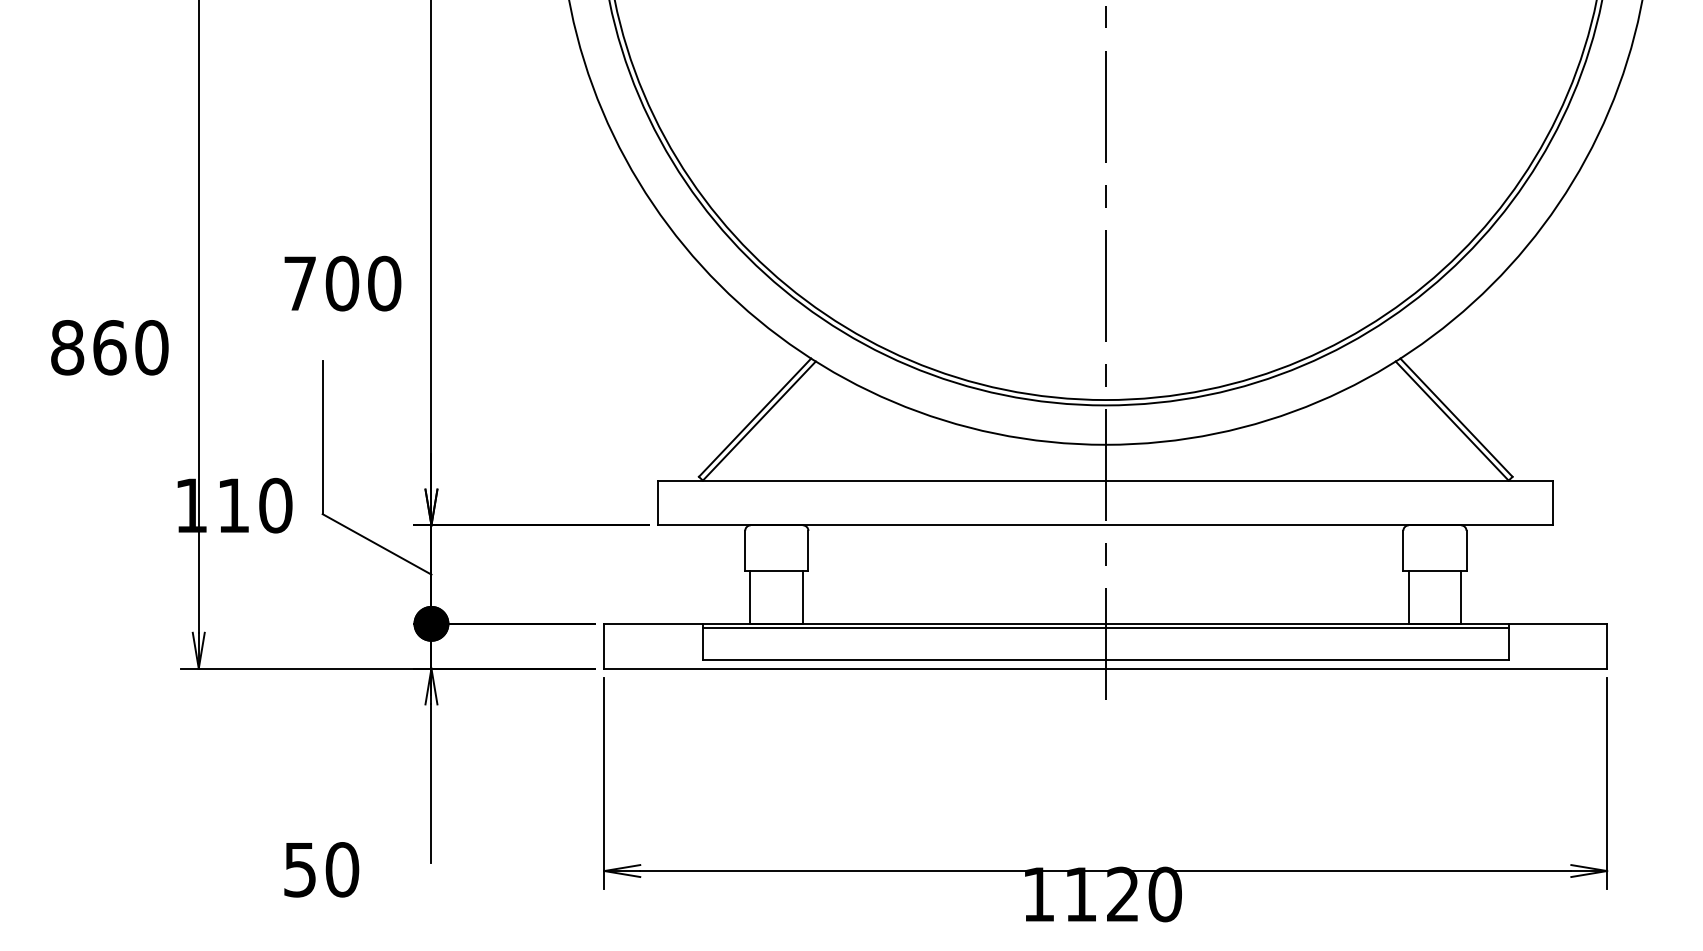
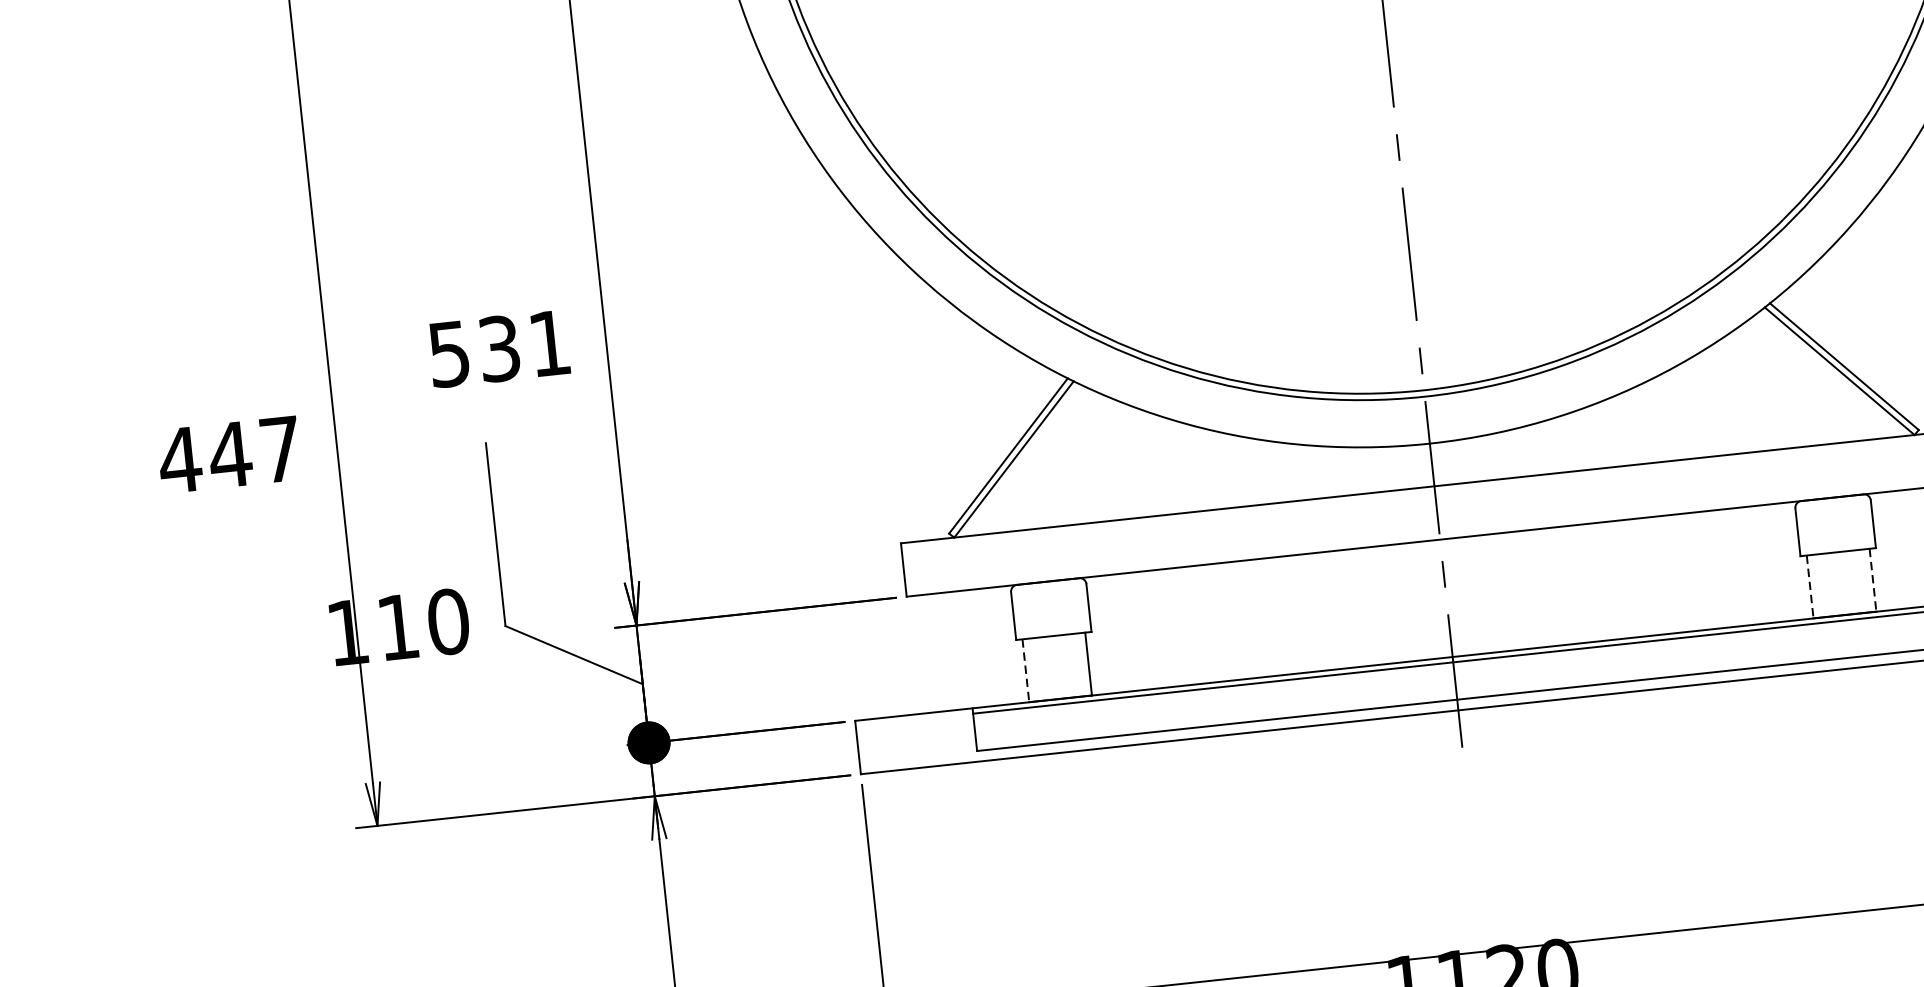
text: (342, 283) -> (499, 348), 700 -> 531
text: (108, 347) -> (229, 454), 860 -> 447
line: (750, 597) -> (1025, 670), solid -> dashed
line: (1408, 597) -> (1810, 587), solid -> dashed
line: (1461, 597) -> (1873, 580), solid -> dashed

